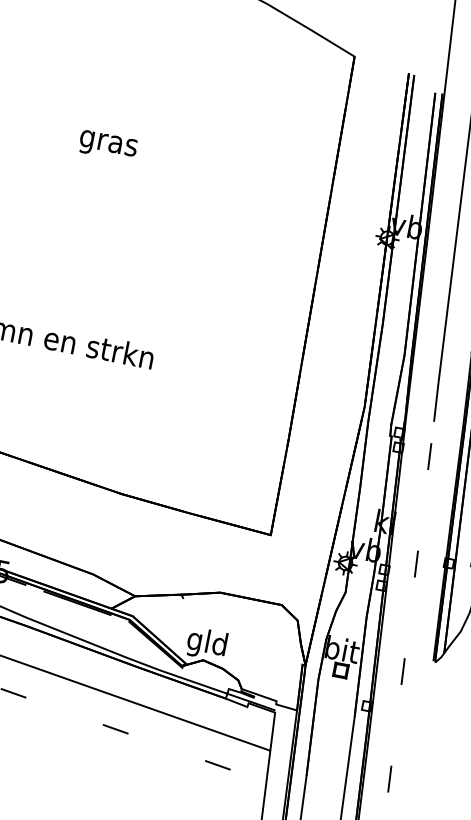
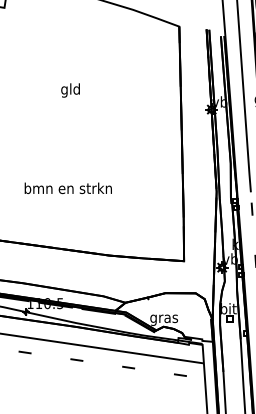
text: (108, 143) -> (70, 90), gras -> gld
text: (208, 643) -> (164, 318), gld -> gras

